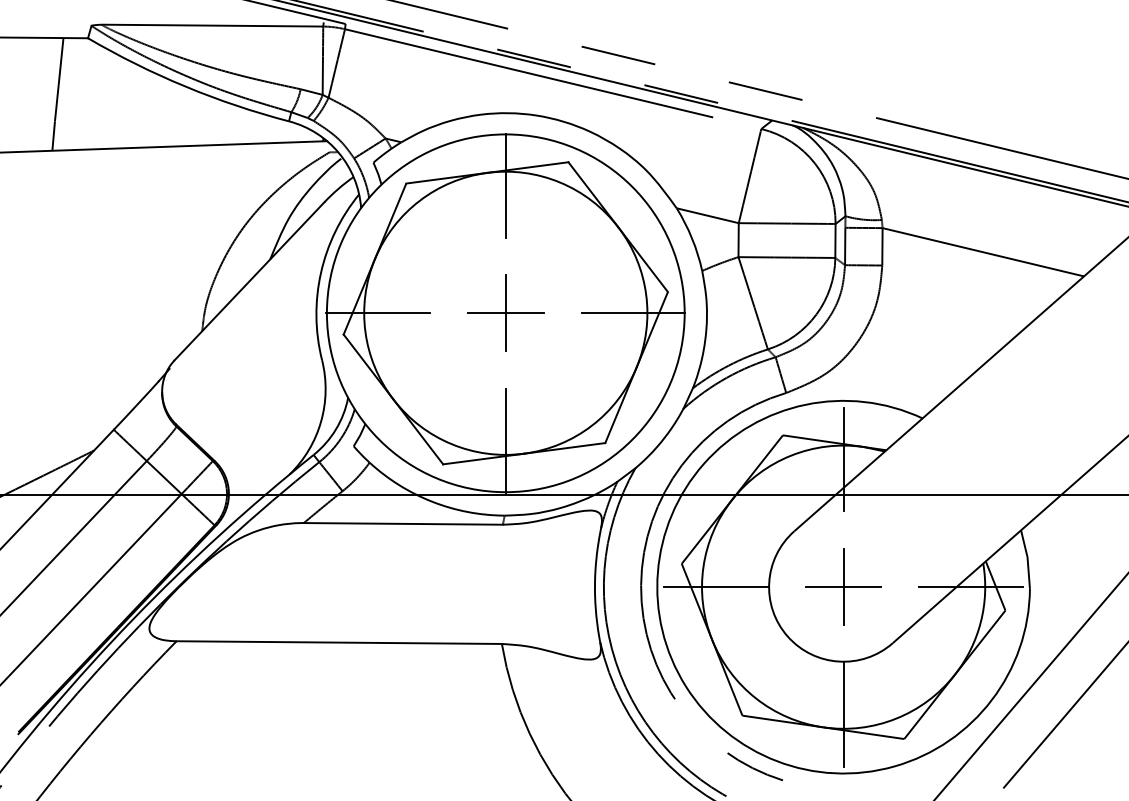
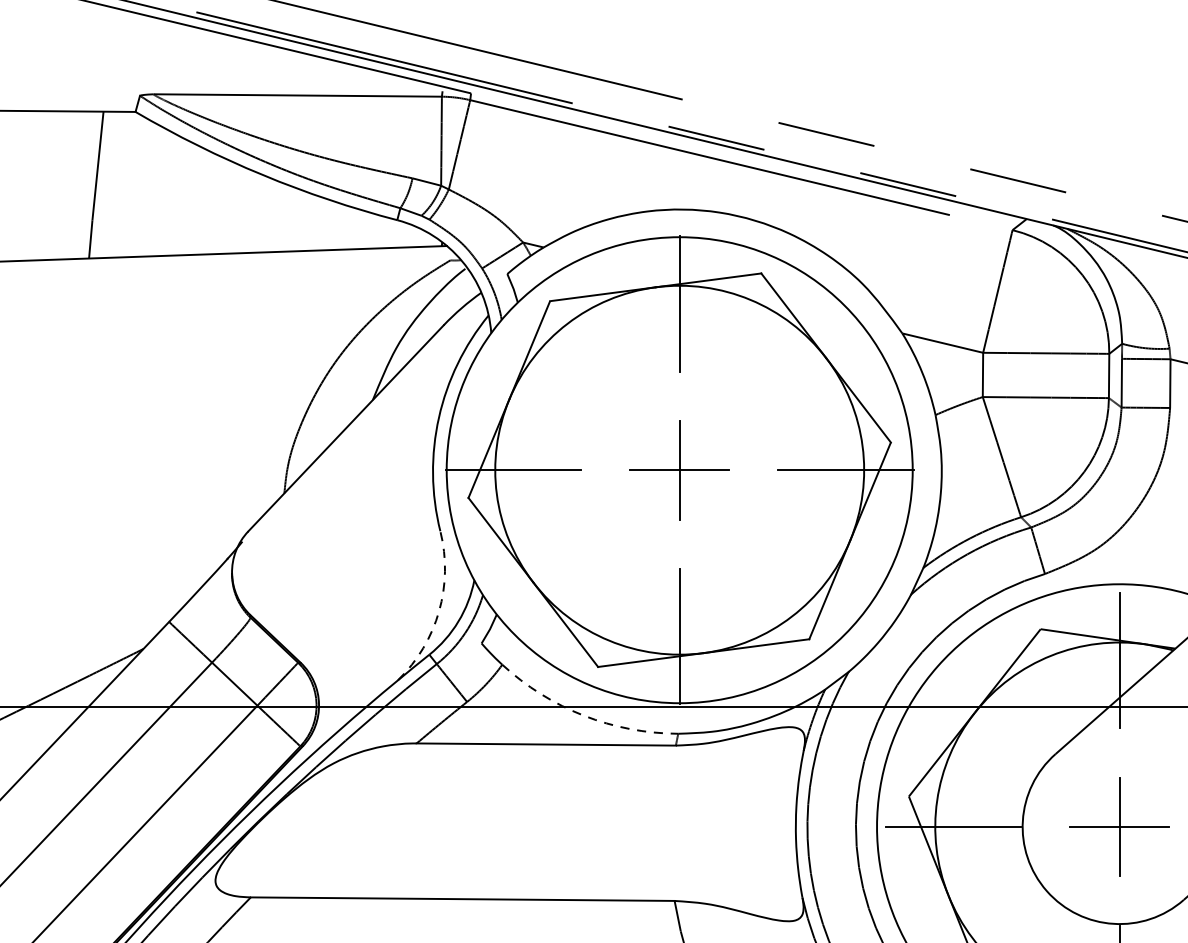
arc: (321, 421) -> (439, 611), solid -> dashed
arc: (432, 501) -> (584, 715), solid -> dashed

